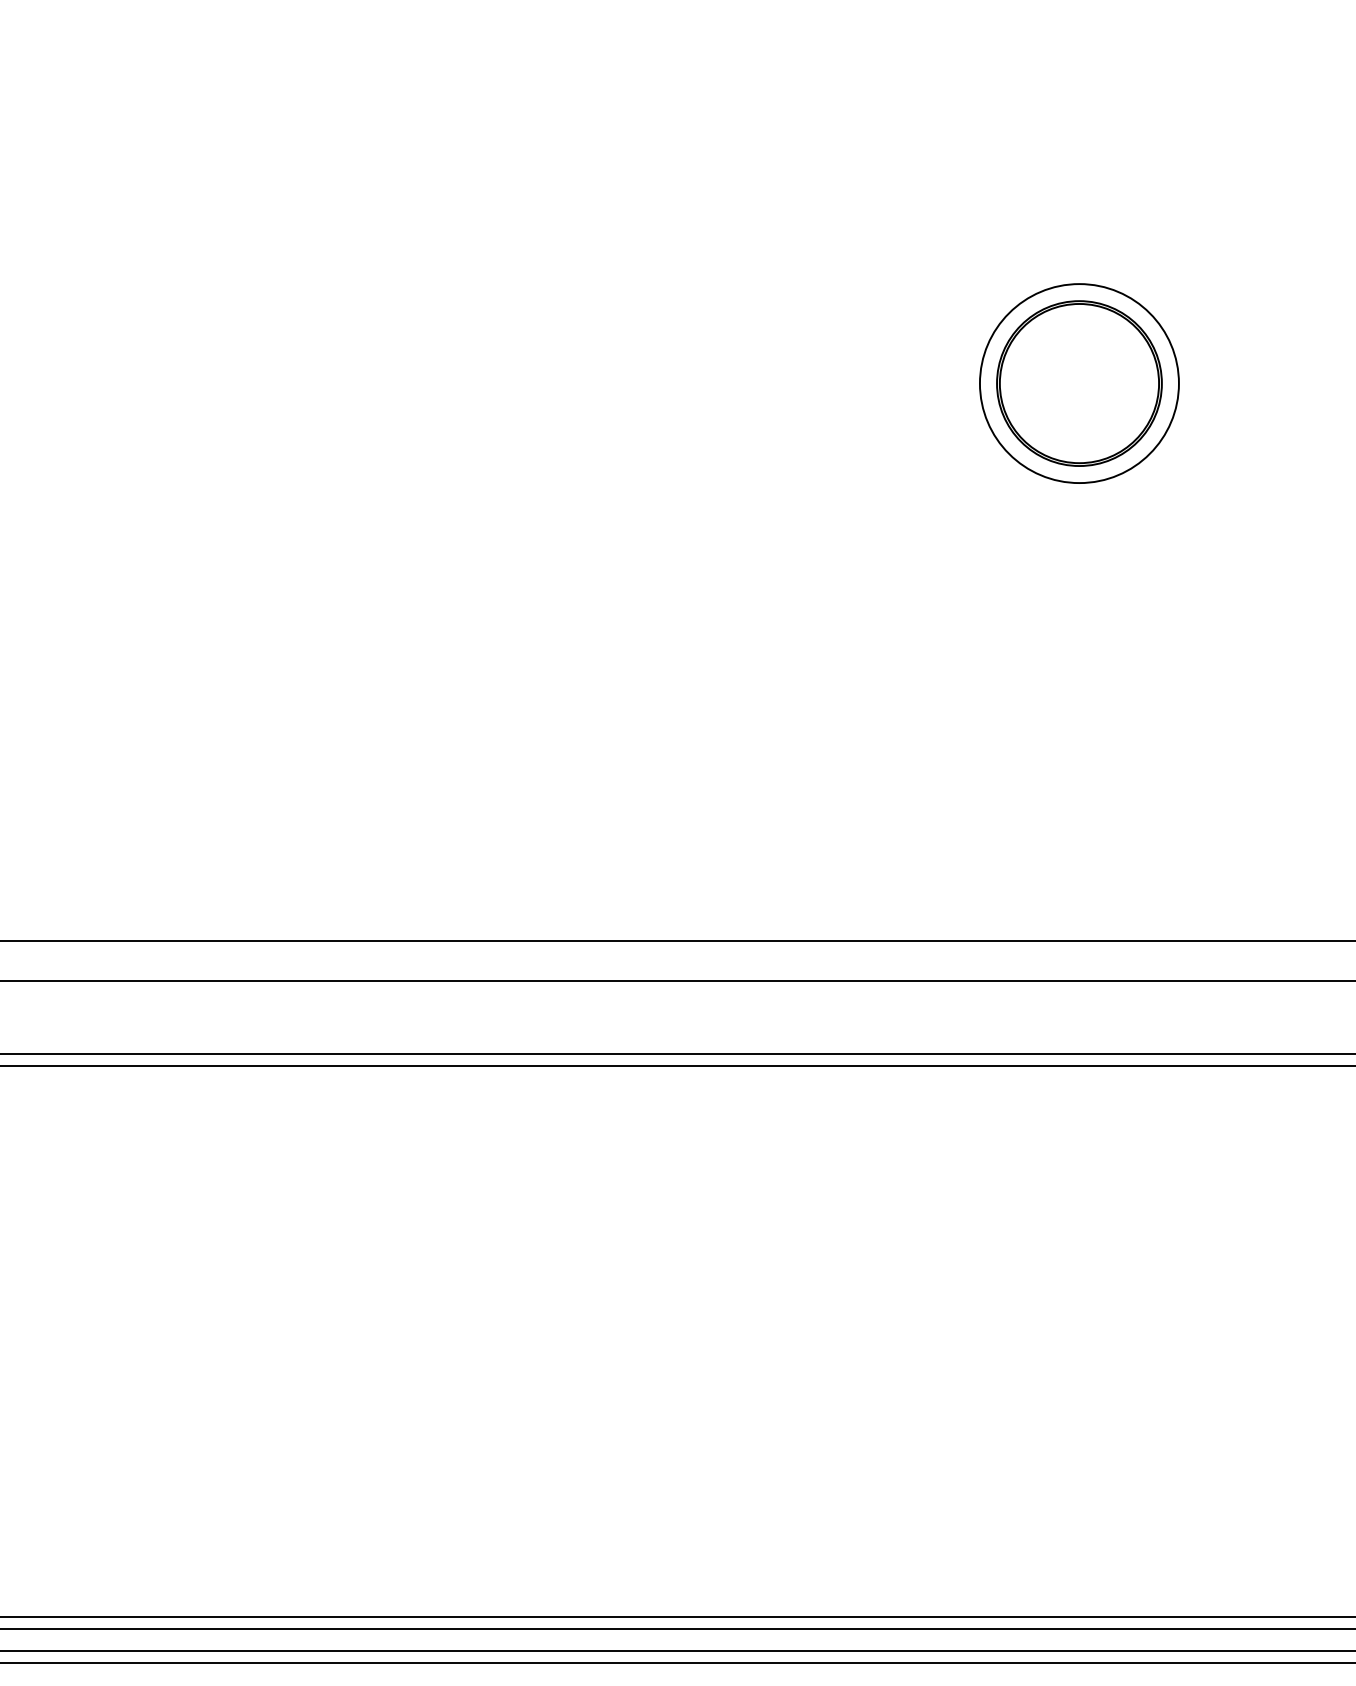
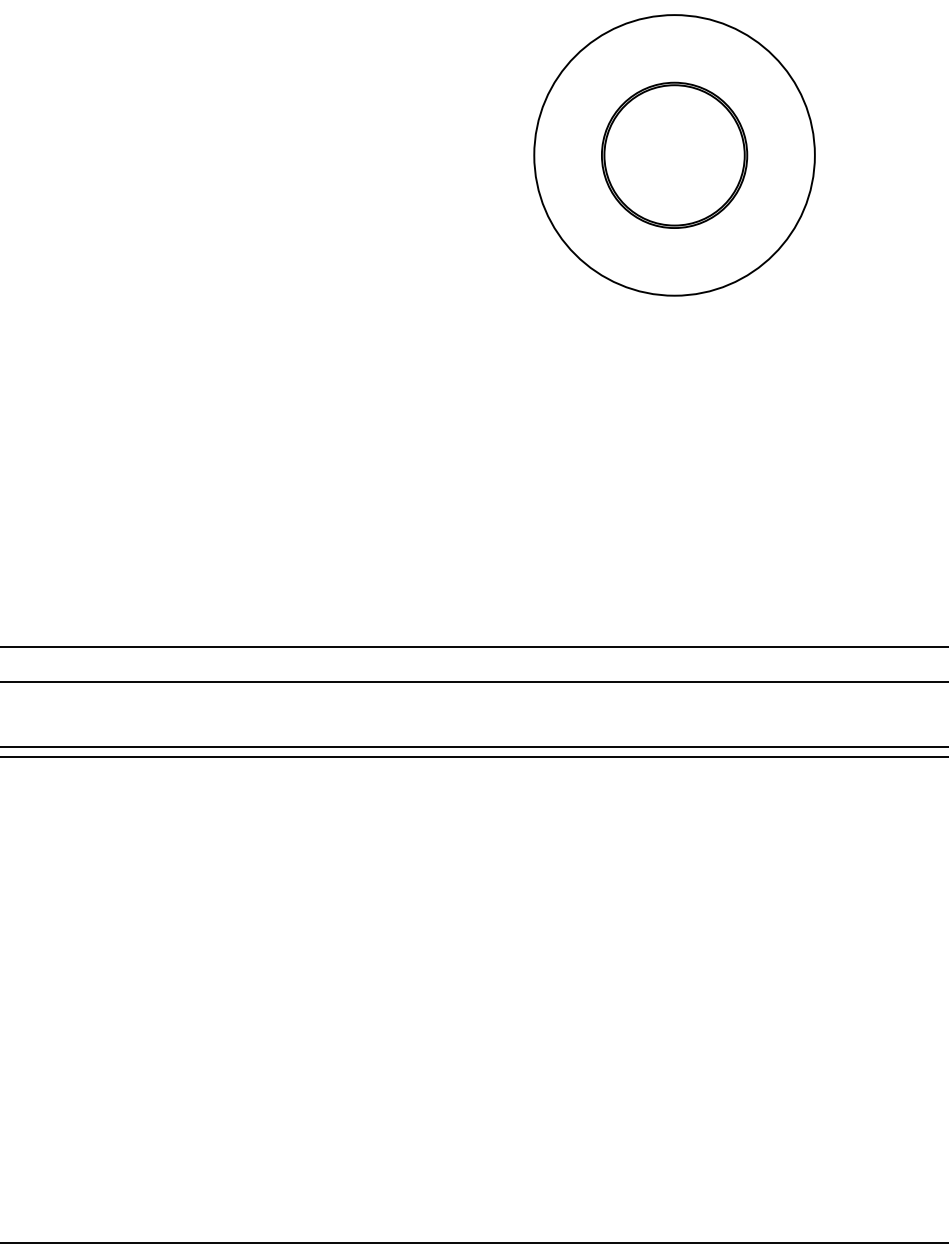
circle: (1078, 383) -> (673, 155), size x1.6

